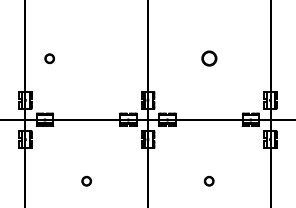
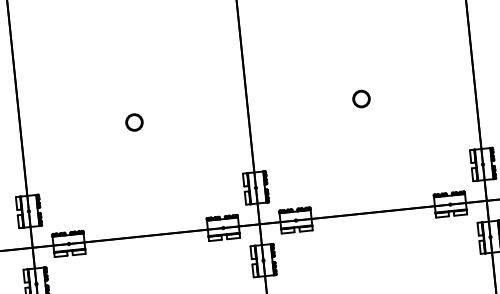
part: (49, 58) -> (134, 122), moved
part: (208, 58) -> (360, 98), size x0.62

